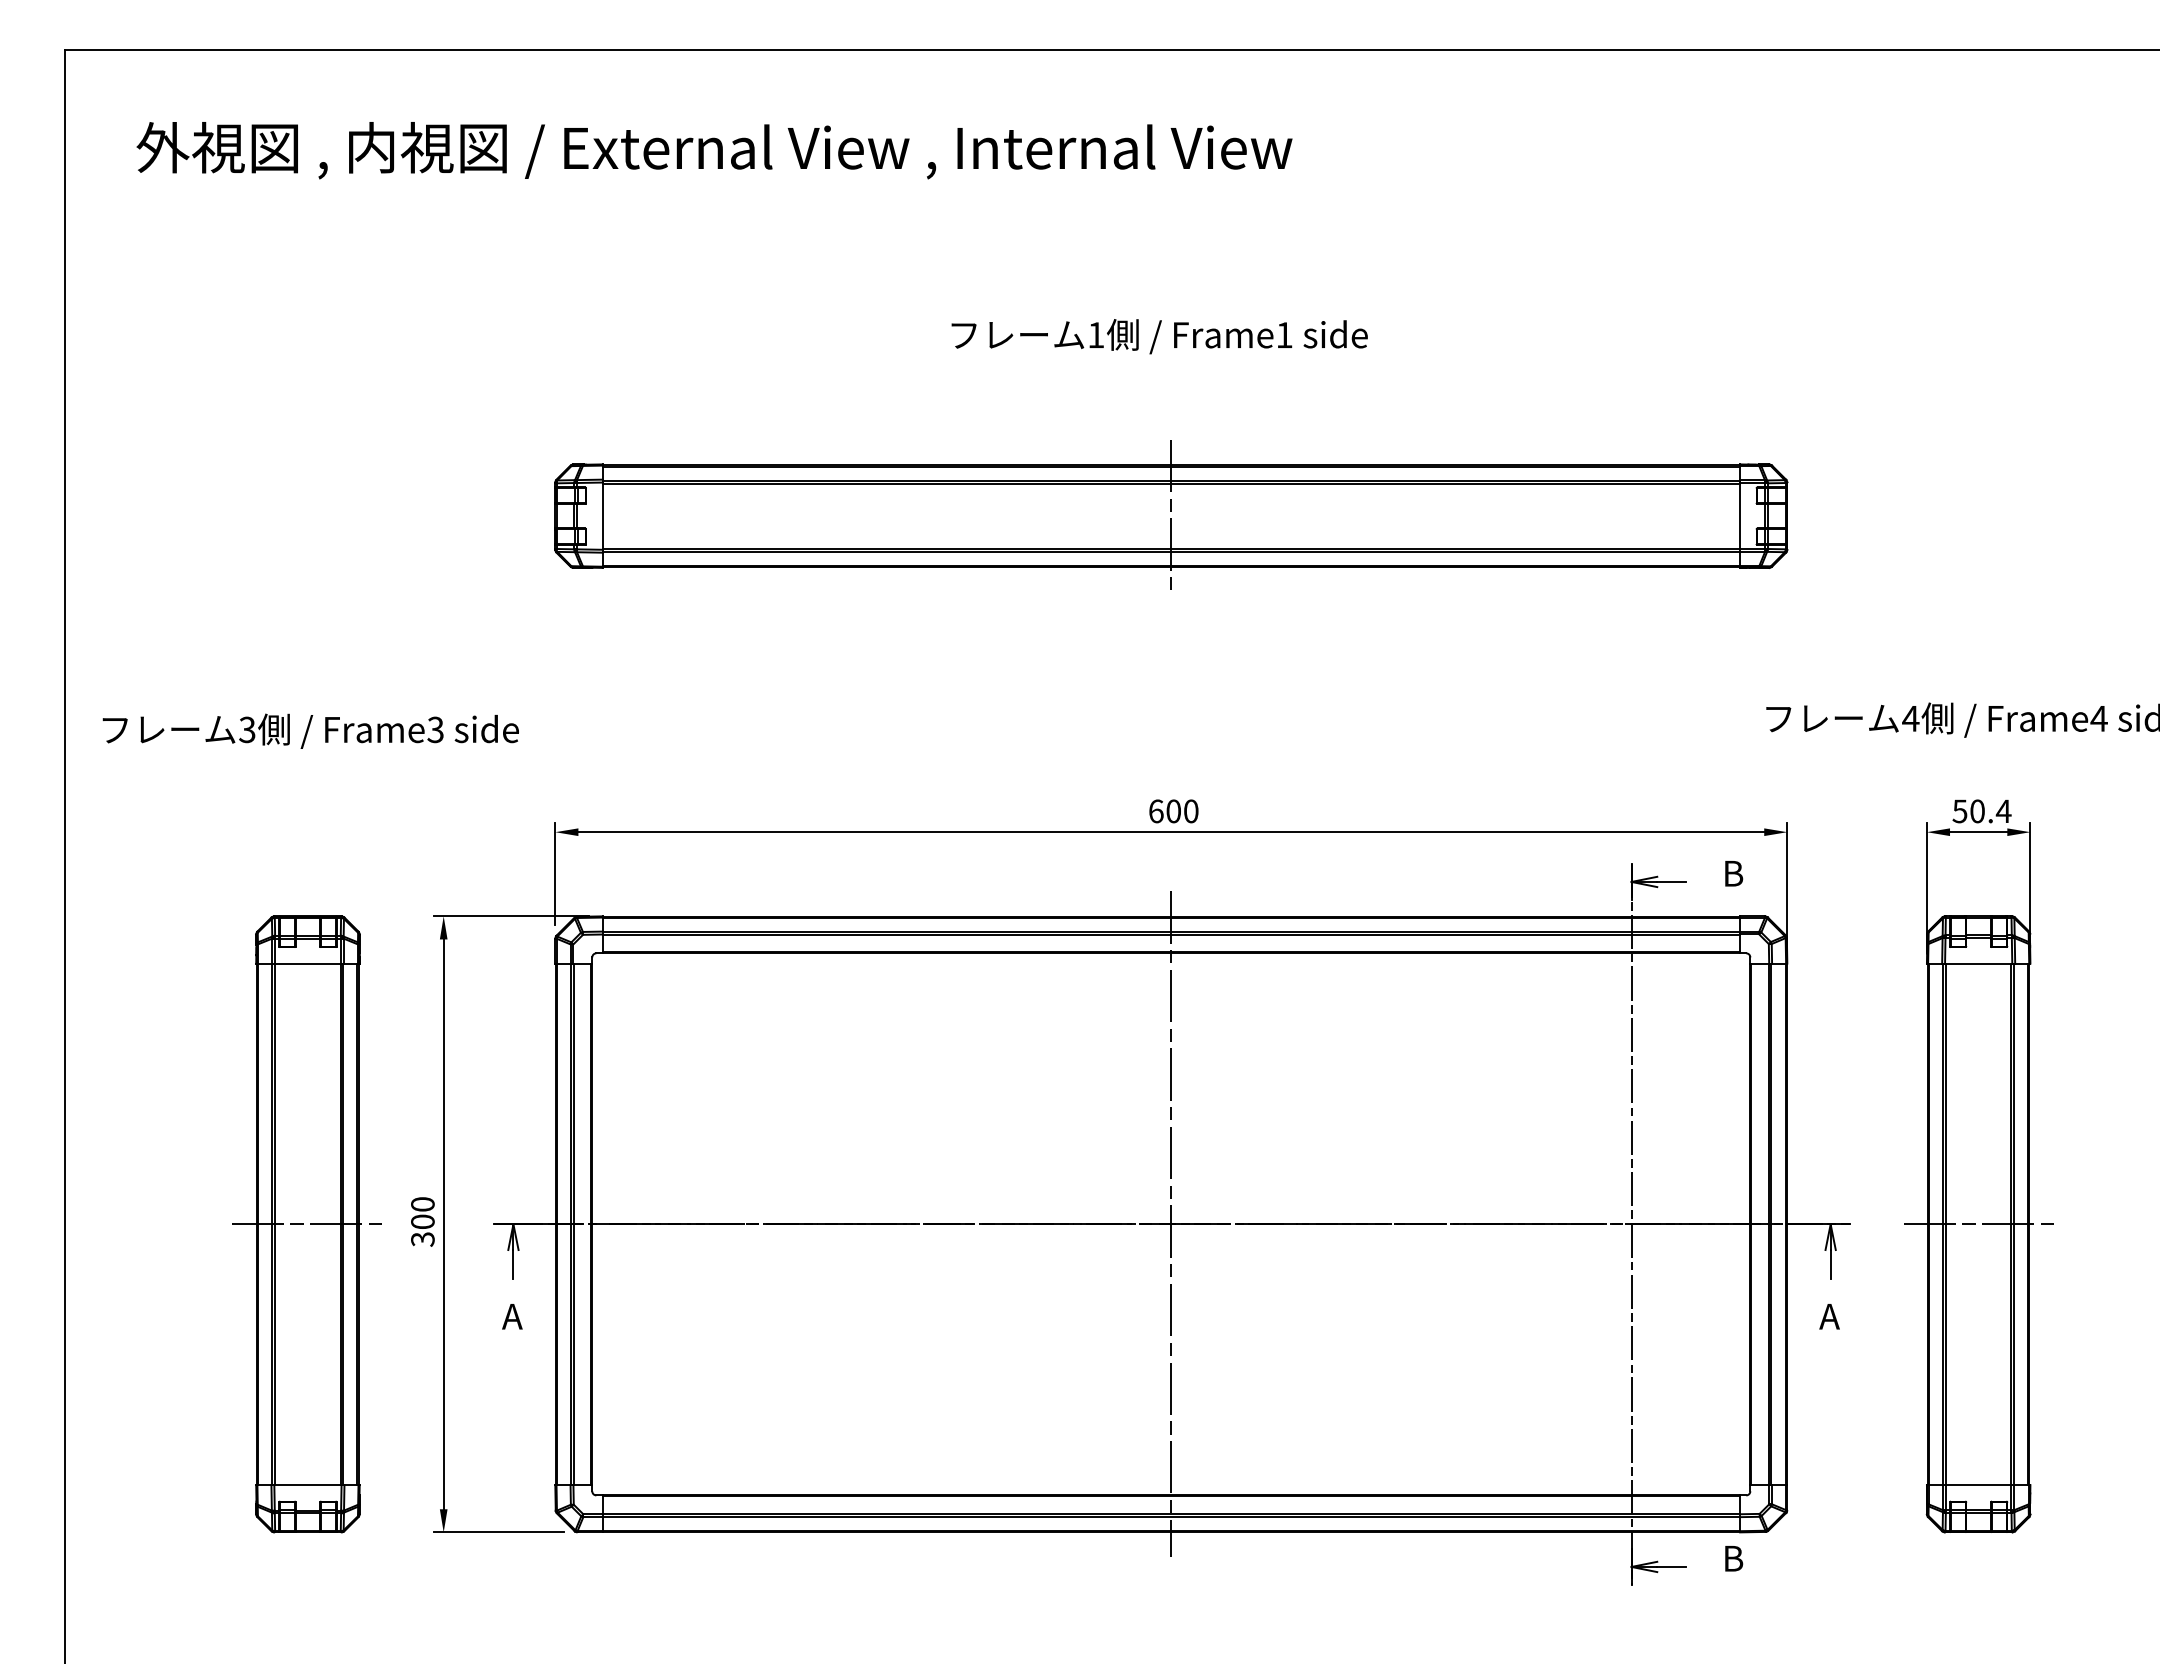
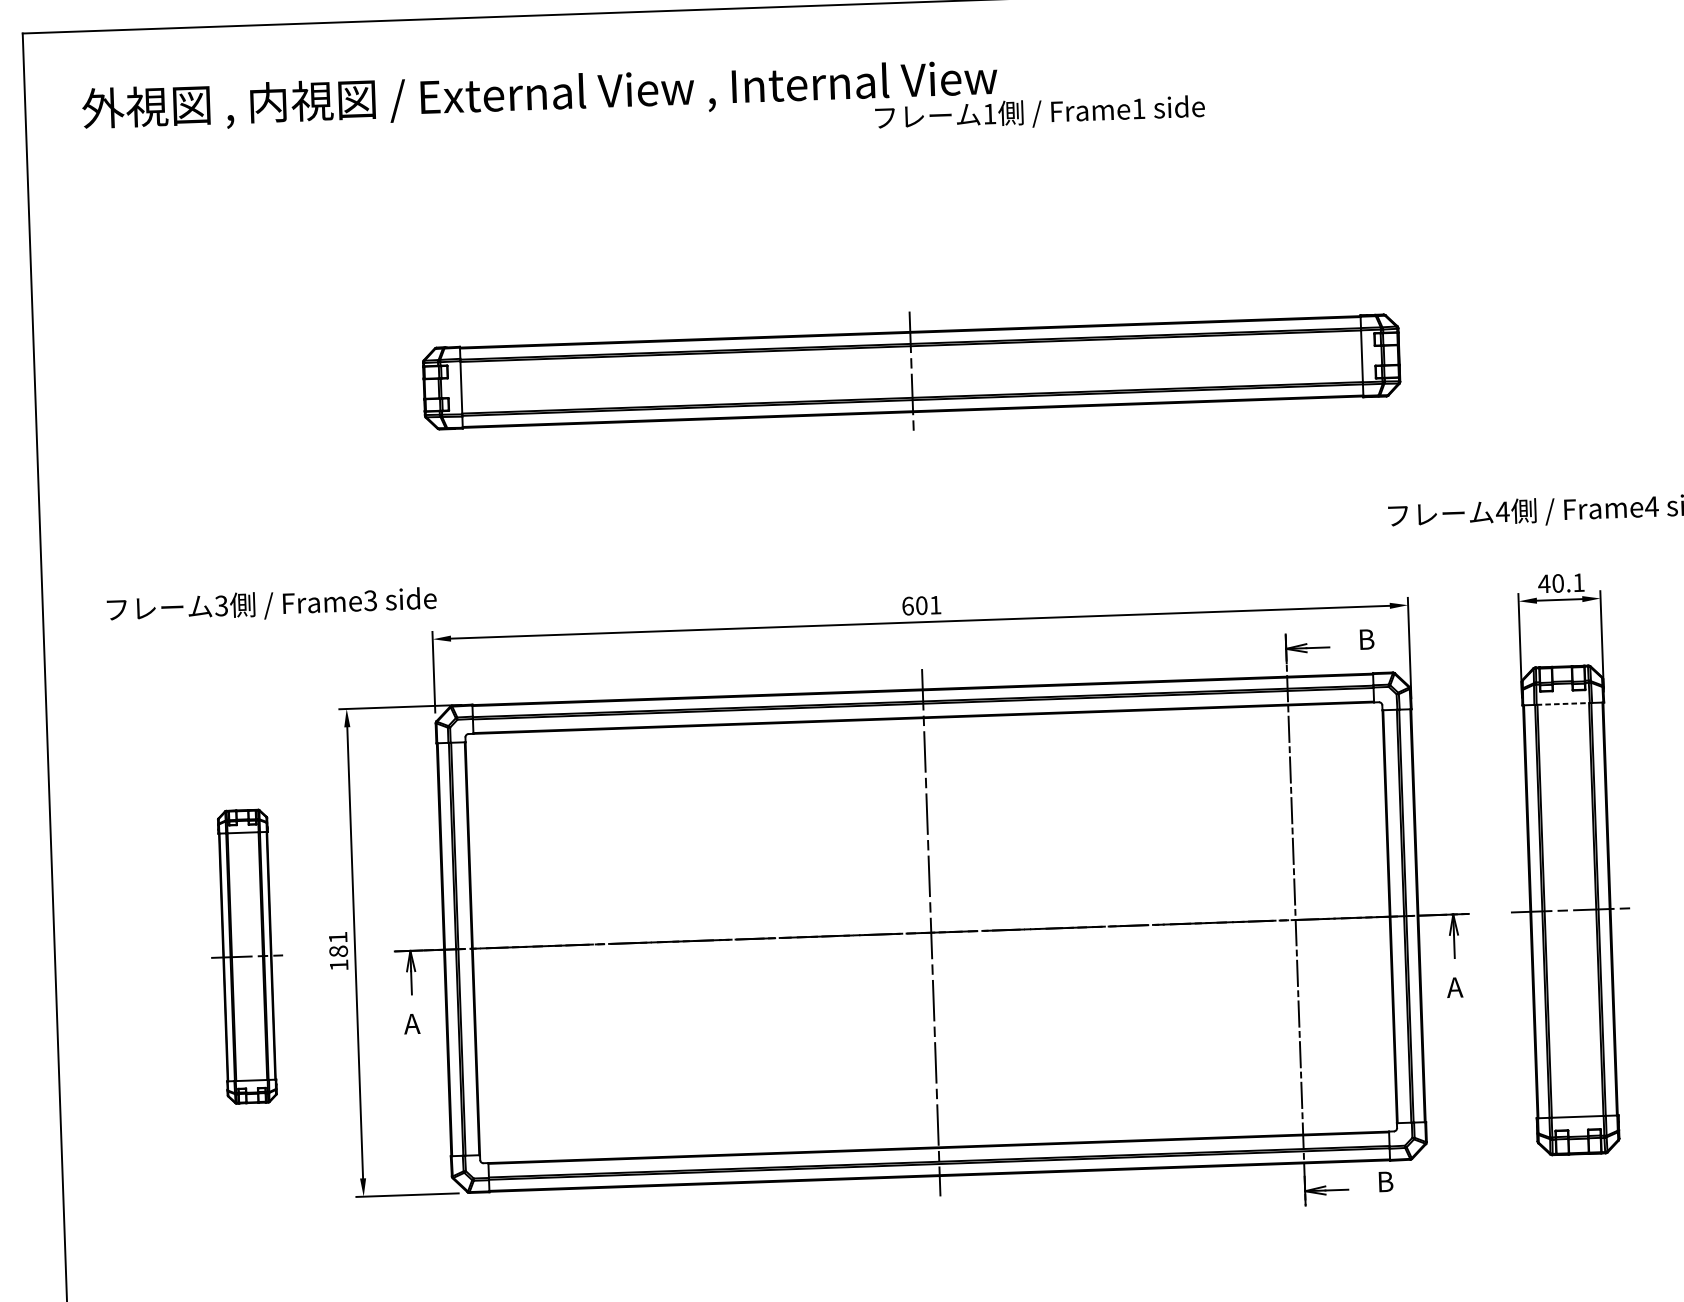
text: (1159, 336) -> (1039, 113), moved
text: (310, 730) -> (271, 604), moved
text: (1191, 811) -> (935, 605), 600 -> 601
text: (1981, 811) -> (1561, 583), 50.4 -> 40.1
line: (1978, 963) -> (1563, 703), solid -> dashed
text: (422, 1221) -> (338, 951), 300 -> 181
part: (306, 1224) -> (246, 956), size x0.6

